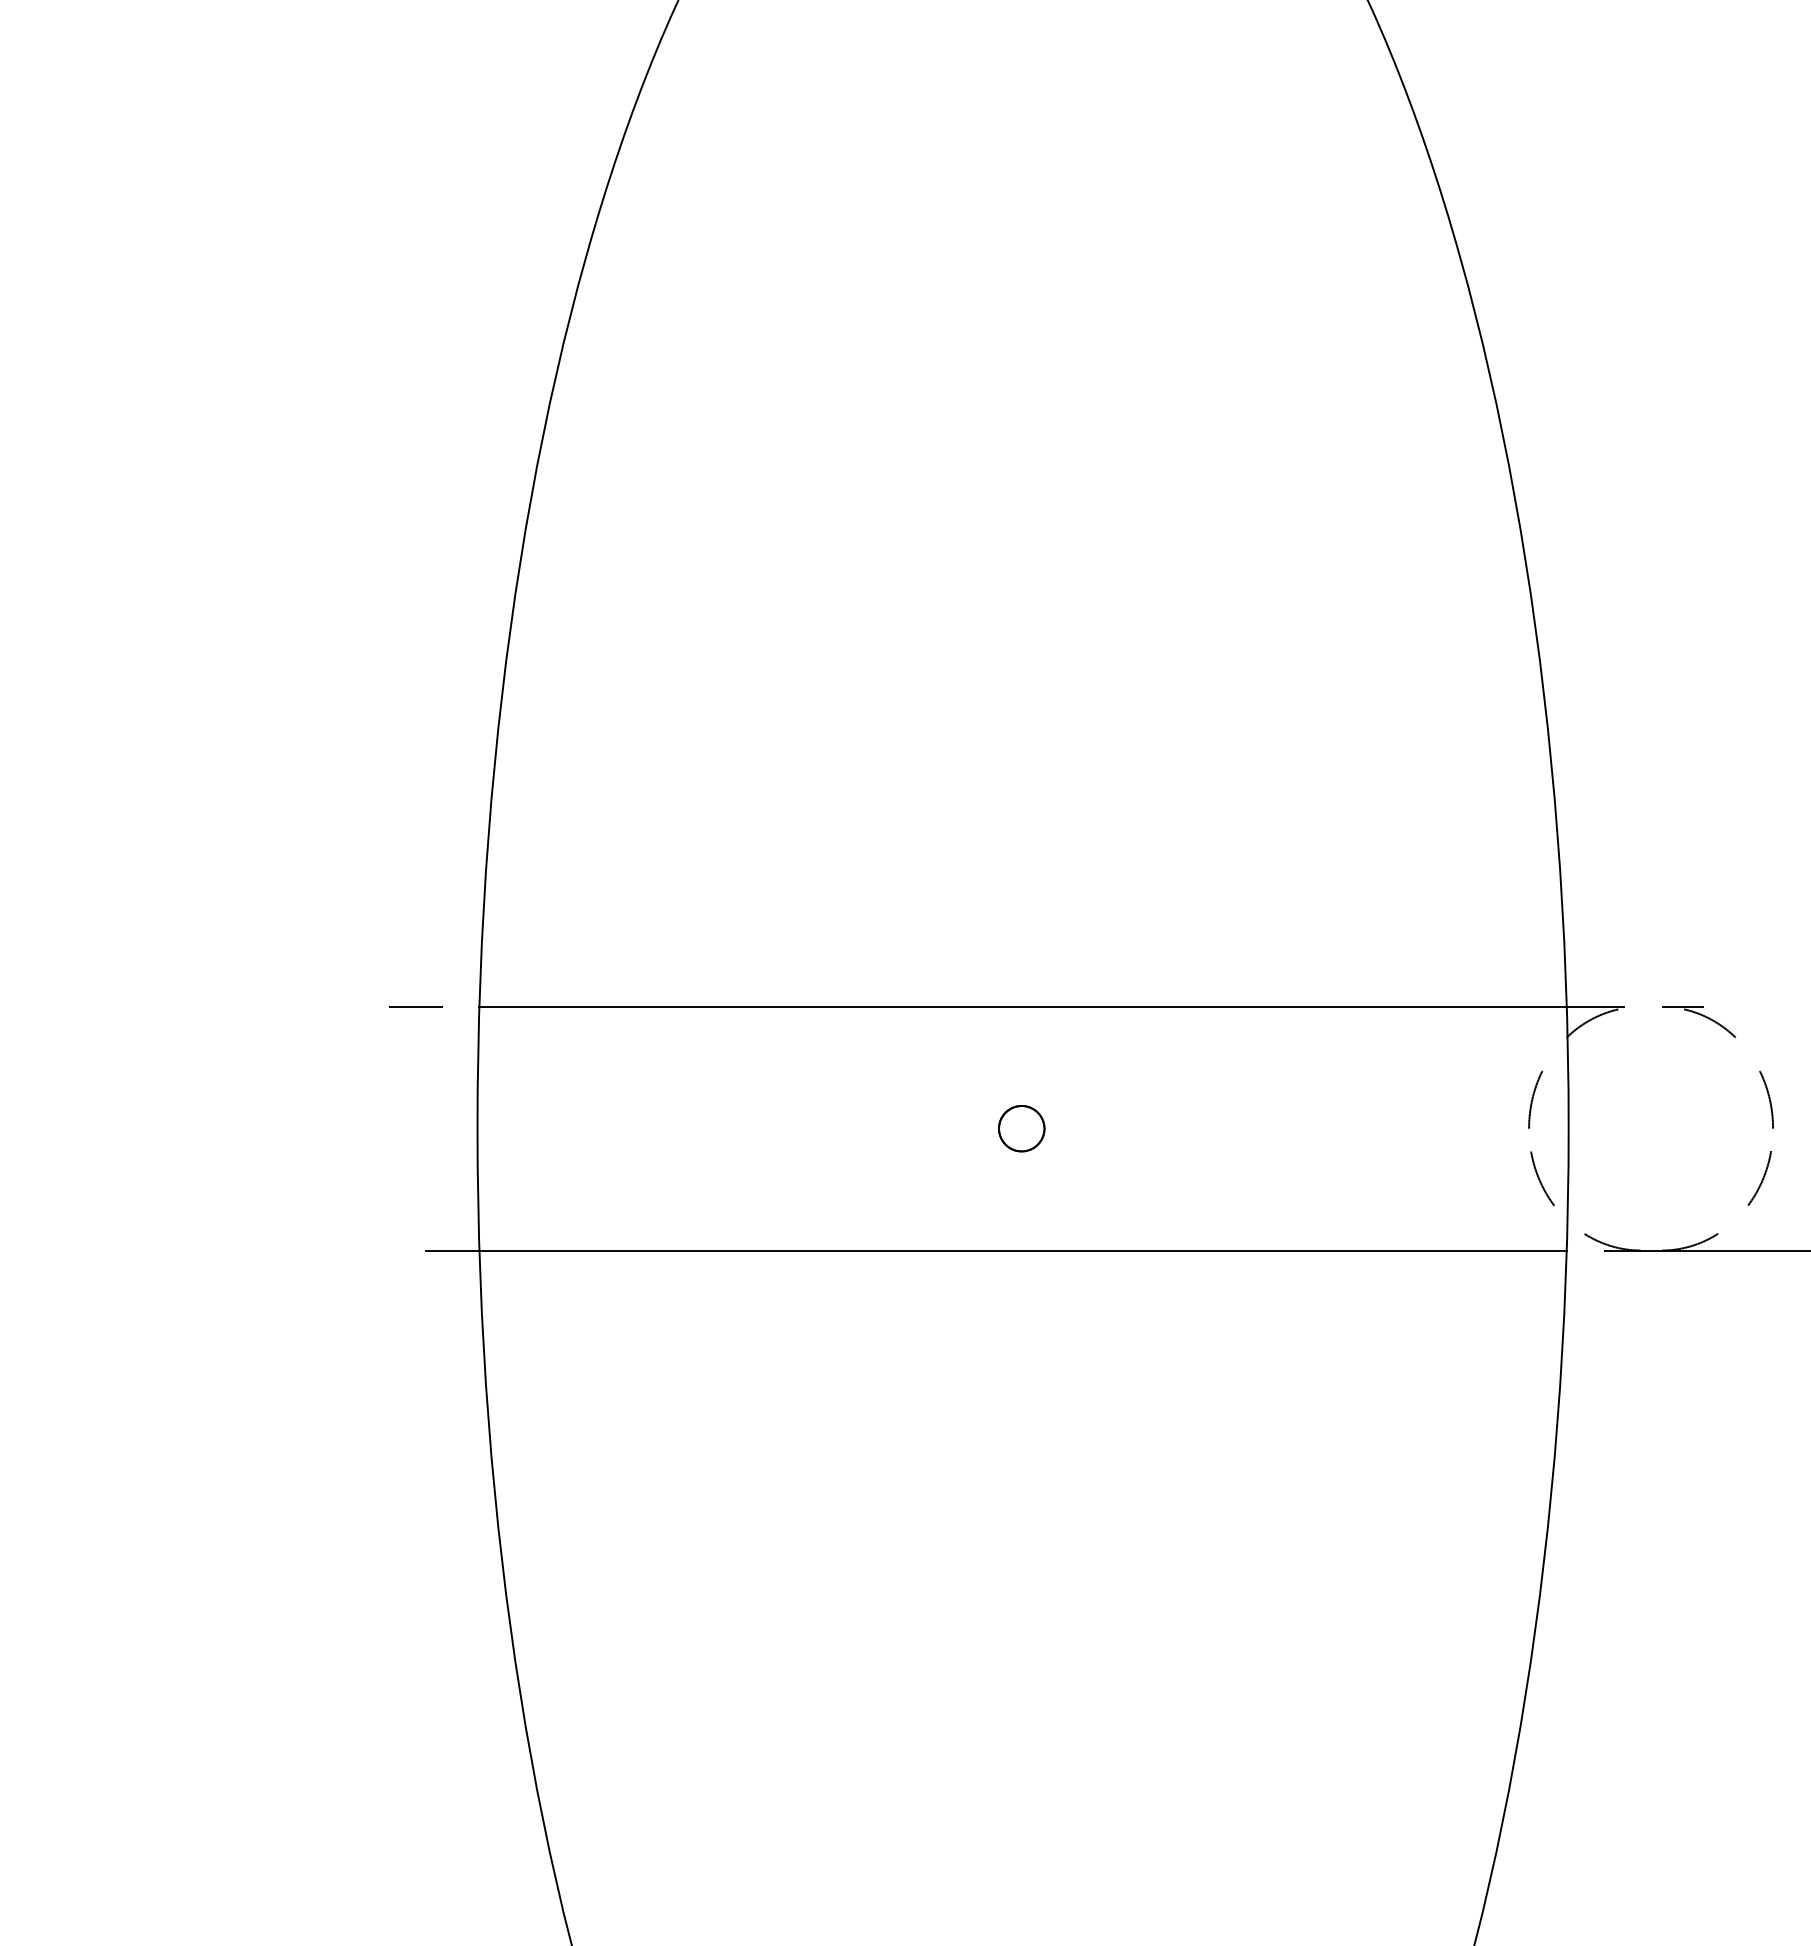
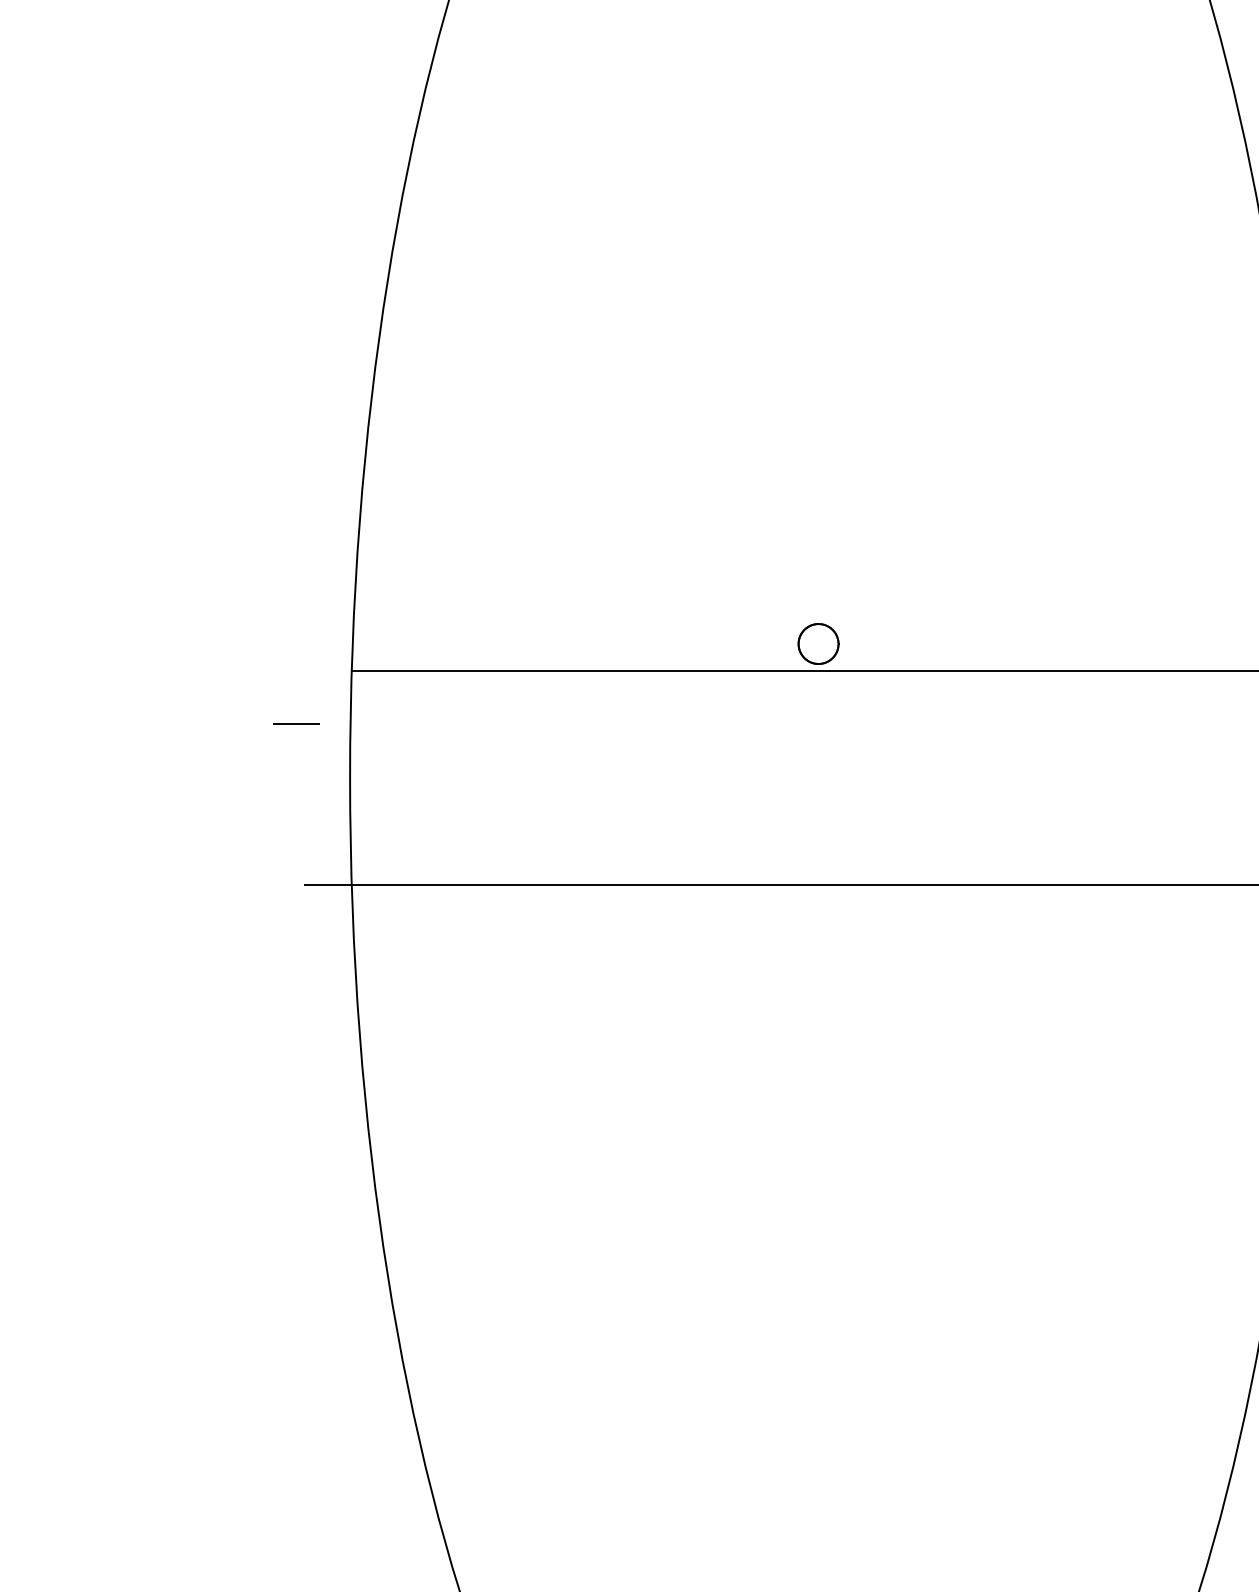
line: (415, 1006) -> (295, 723), moved
part: (1021, 1128) -> (818, 643), moved

